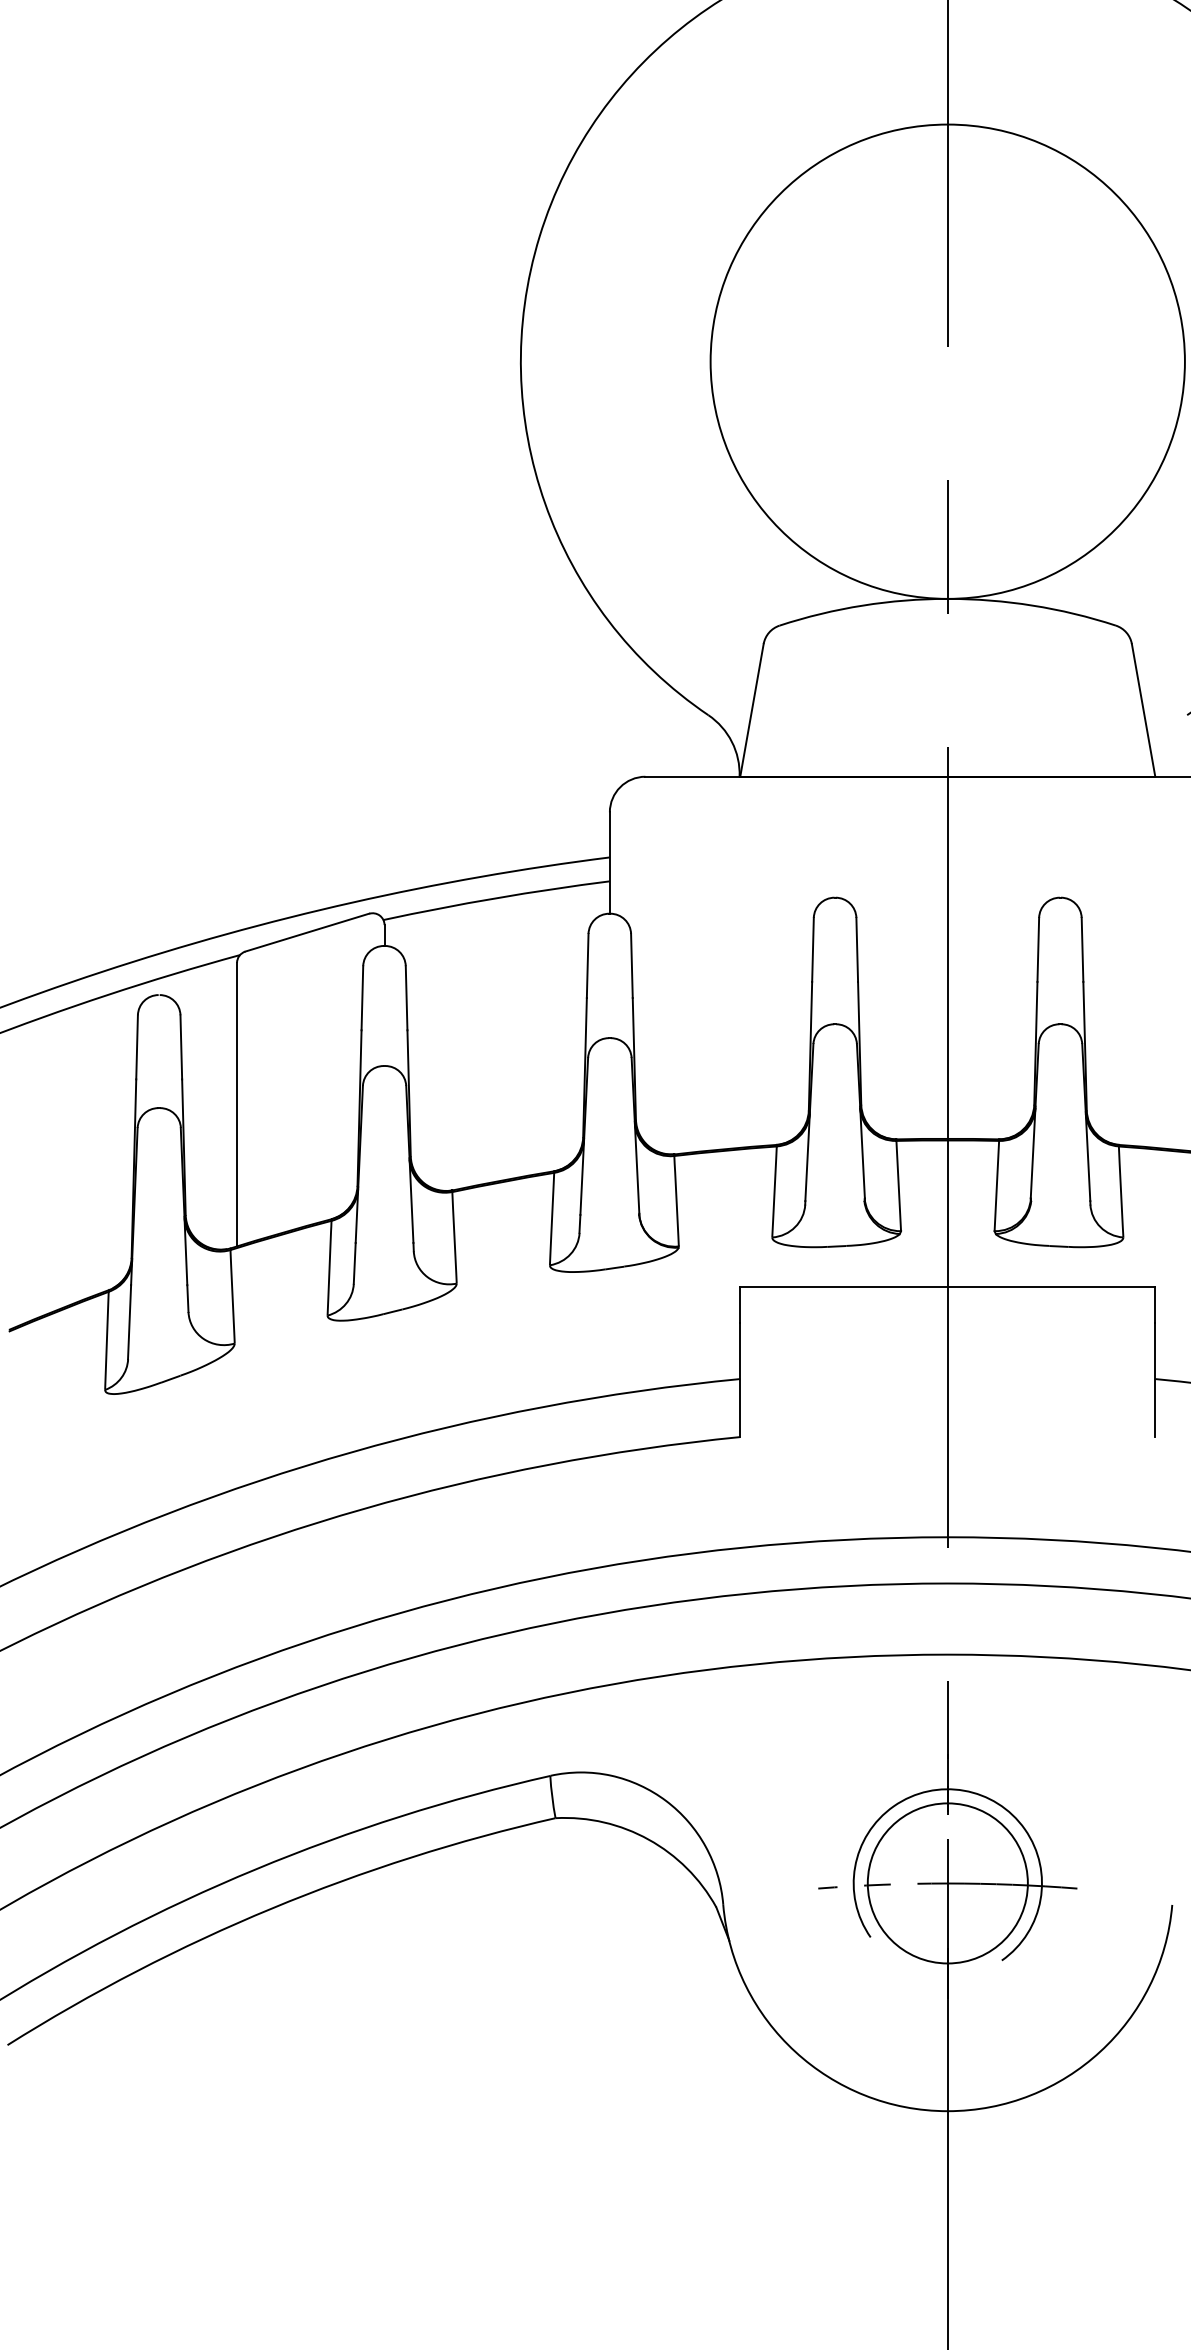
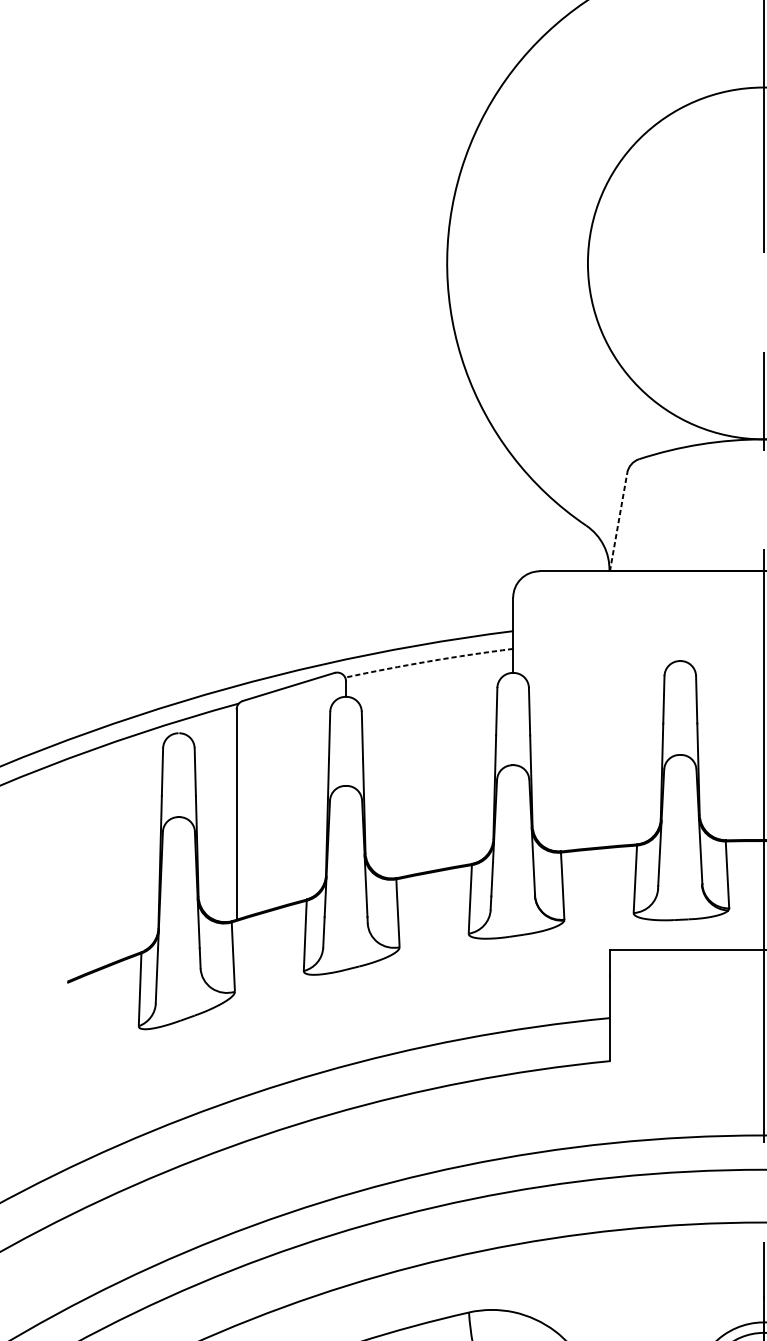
line: (752, 709) -> (619, 521), solid -> dashed
arc: (496, 898) -> (429, 661), solid -> dashed

